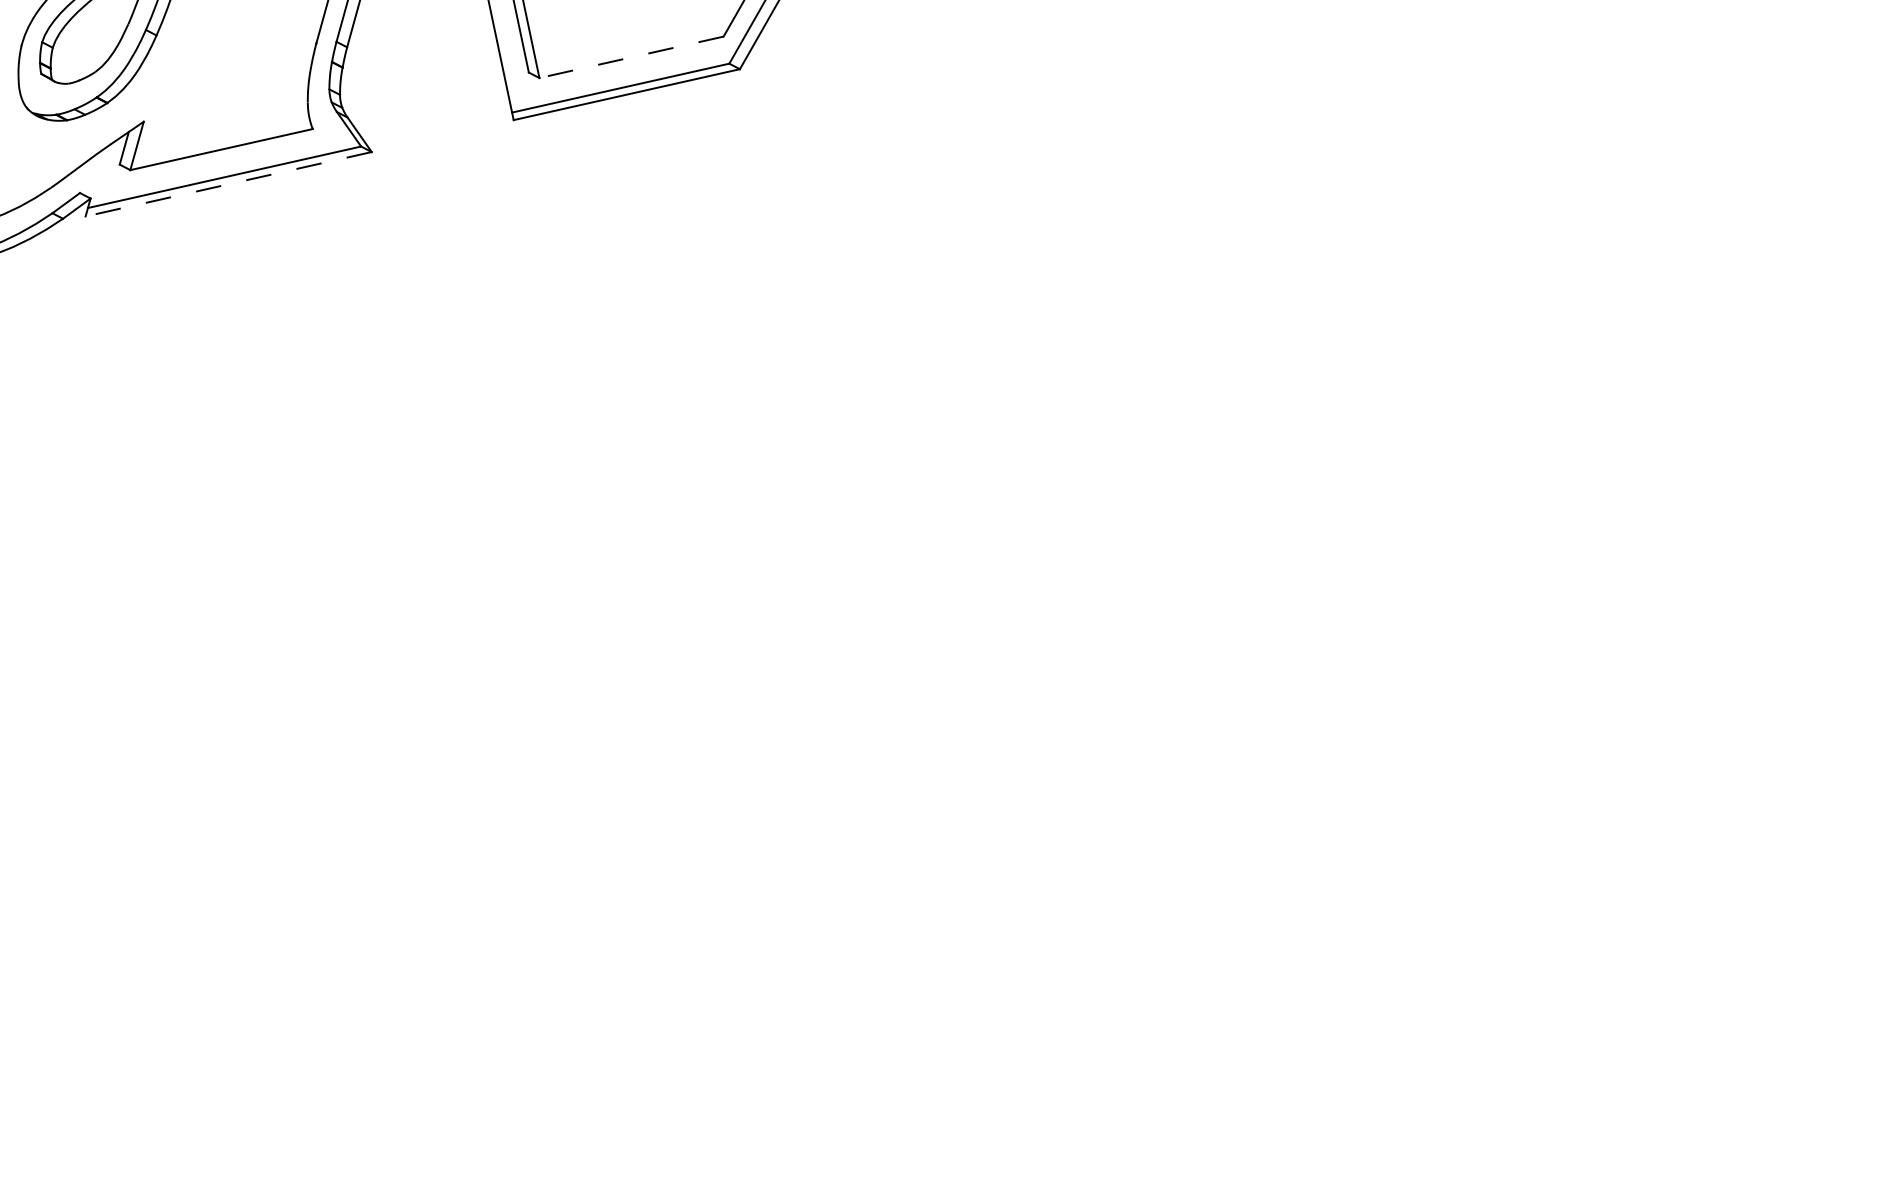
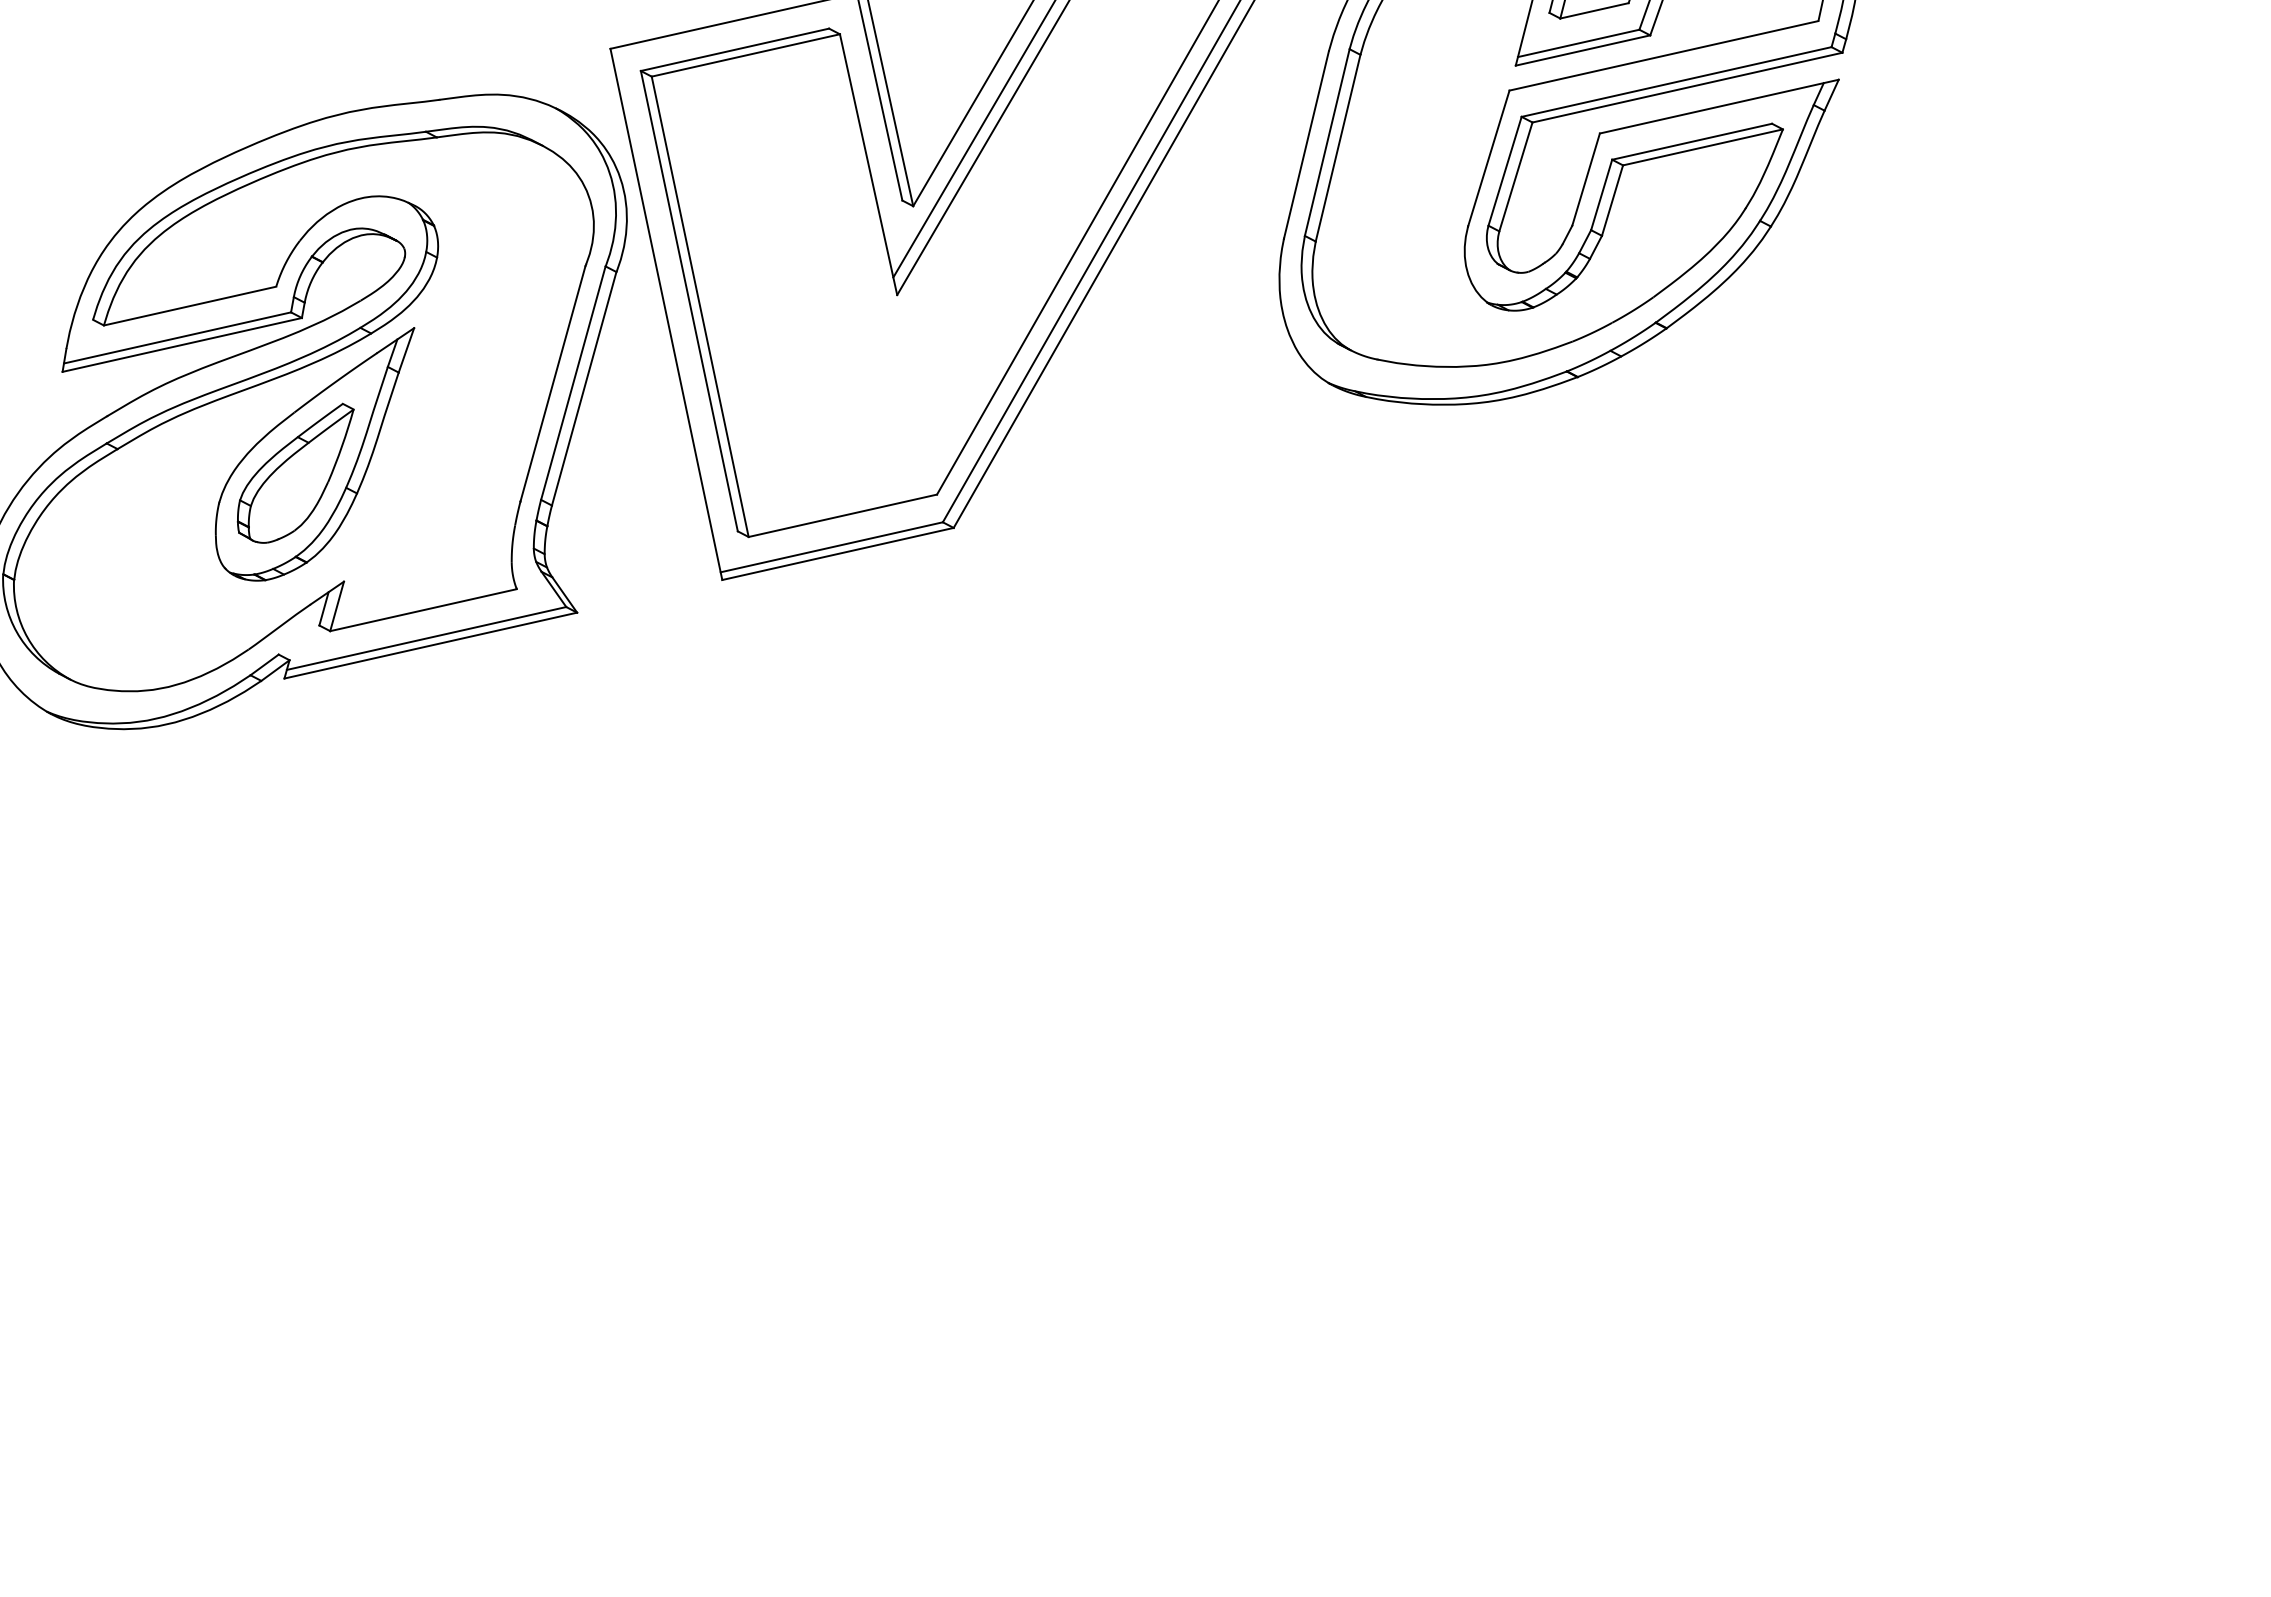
line: (631, 57) -> (842, 515), dashed -> solid
line: (228, 184) -> (430, 645), dashed -> solid

